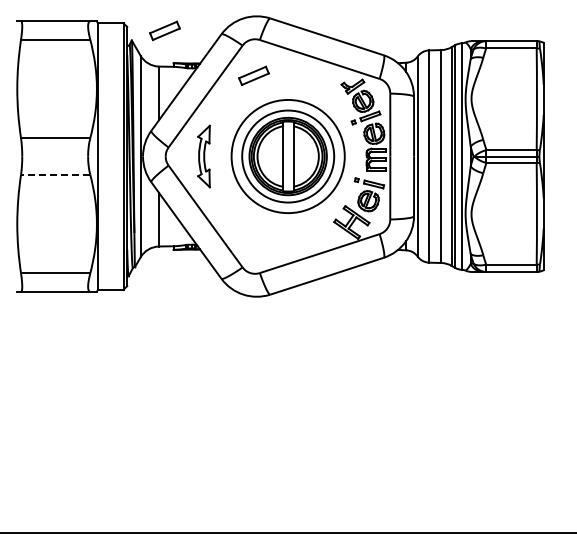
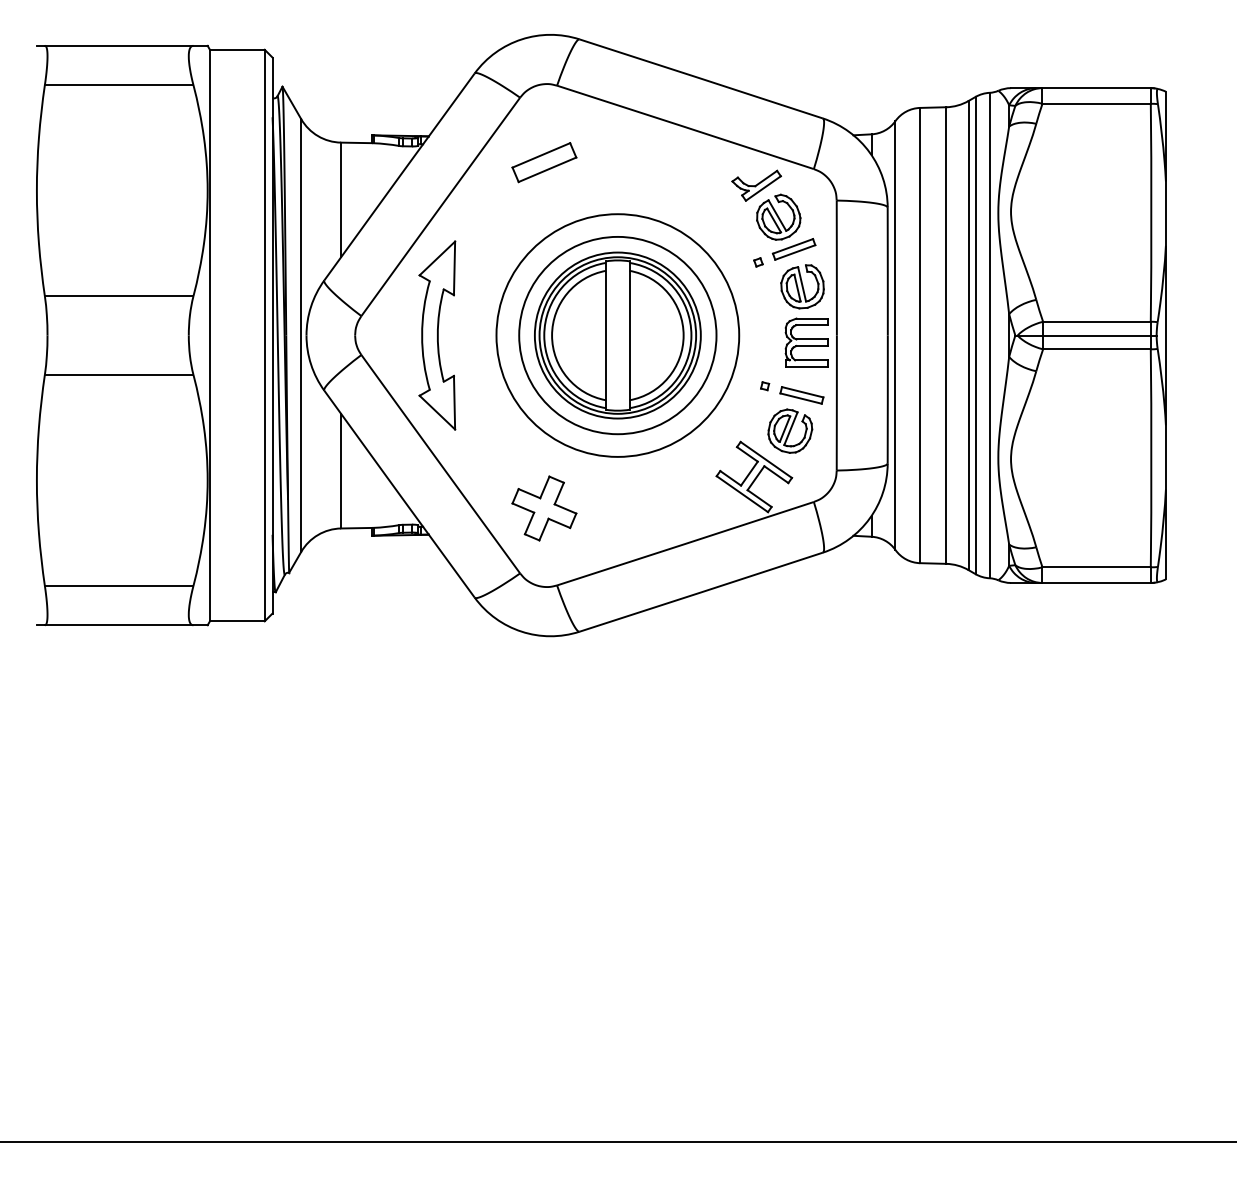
part: (164, 30) -> (352, 65), removed
part: (203, 156) -> (436, 335), size x1.43
line: (55, 174) -> (118, 374), dashed -> solid
part: (253, 237) -> (543, 509), added

